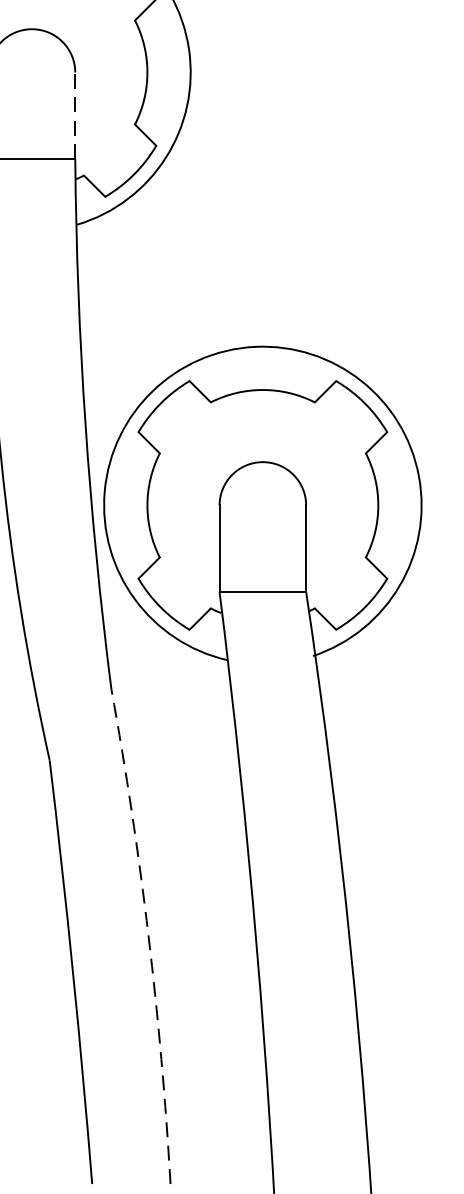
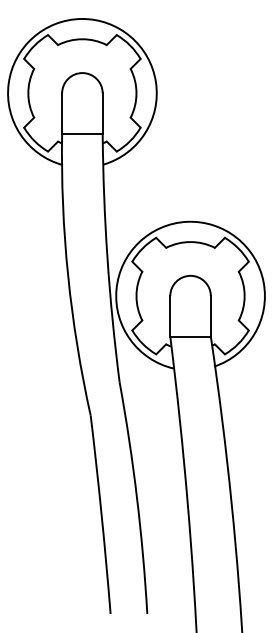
line: (74, 115) -> (102, 113), dashed -> solid
arc: (149, 935) -> (137, 497), dashed -> solid

